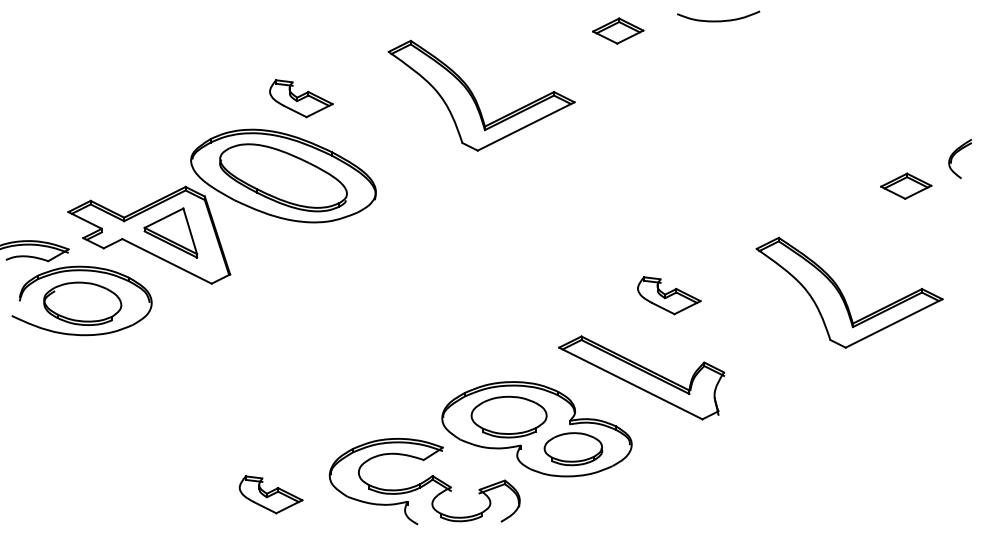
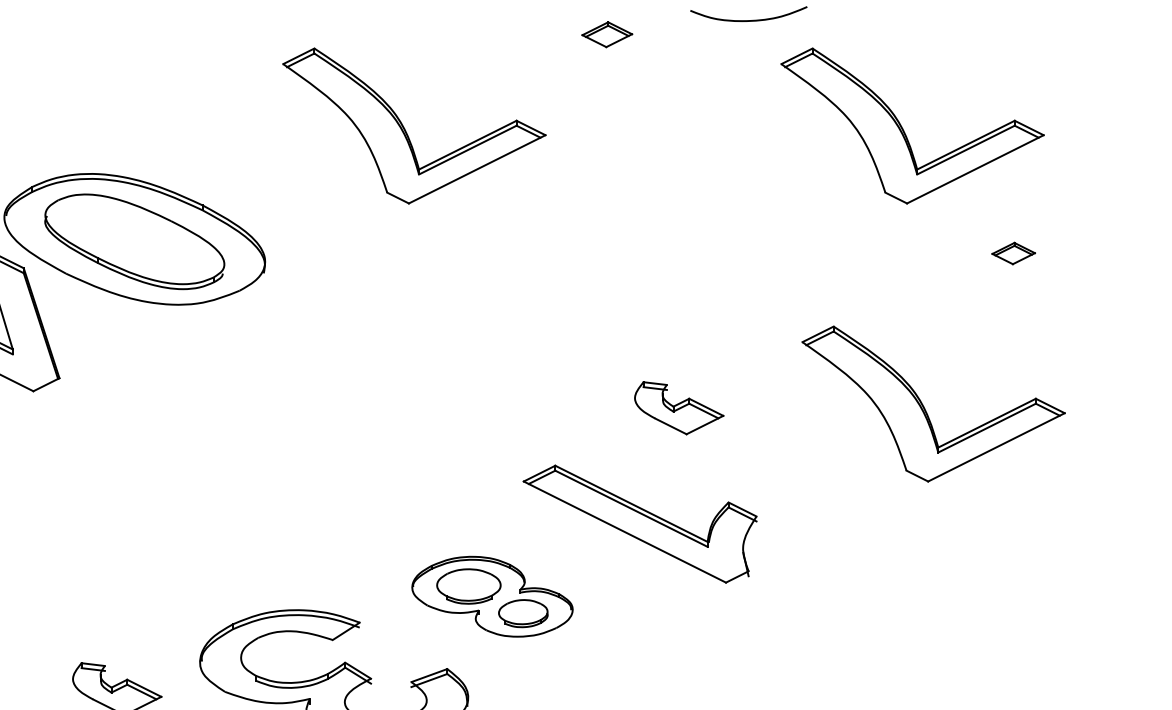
part: (618, 30) -> (607, 33), size x0.7
part: (828, 97) -> (903, 128), added
part: (301, 98) -> (160, 129), removed
part: (959, 158) -> (1088, 214), removed
part: (906, 185) -> (1013, 252), size x0.6
part: (536, 429) -> (491, 596), size x0.6

